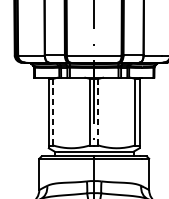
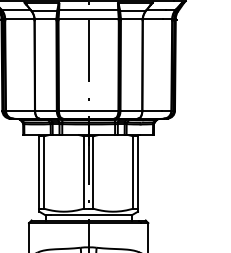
line: (52, 112) -> (43, 172), dashed -> solid
line: (98, 112) -> (93, 172), dashed -> solid

